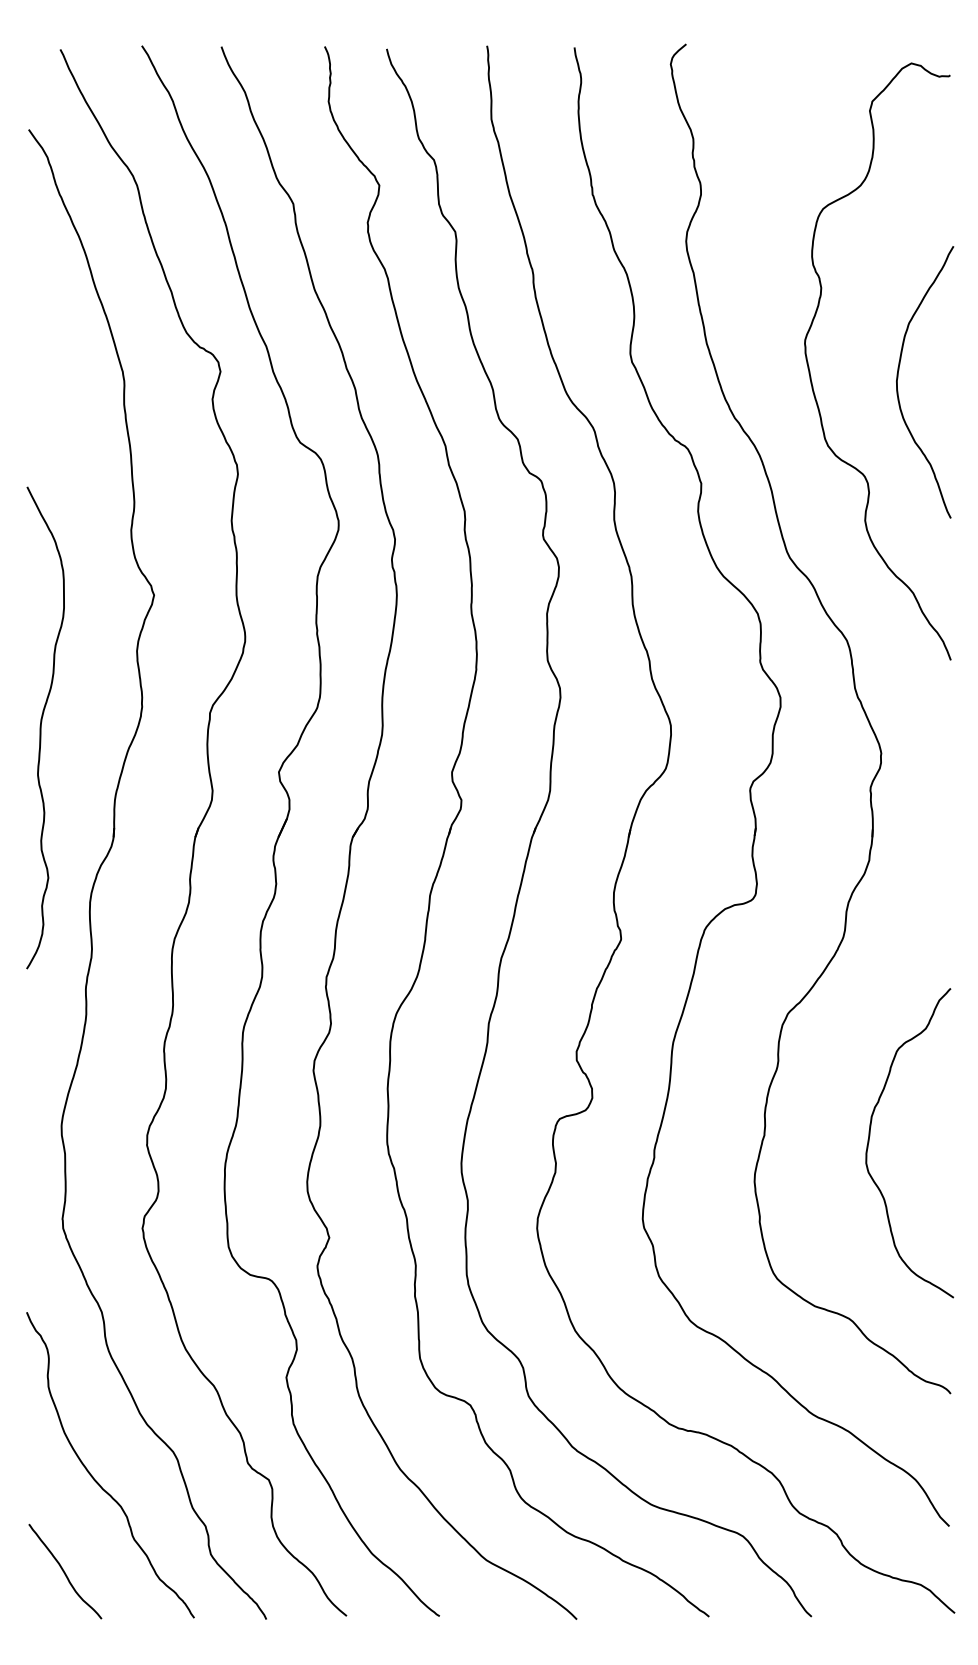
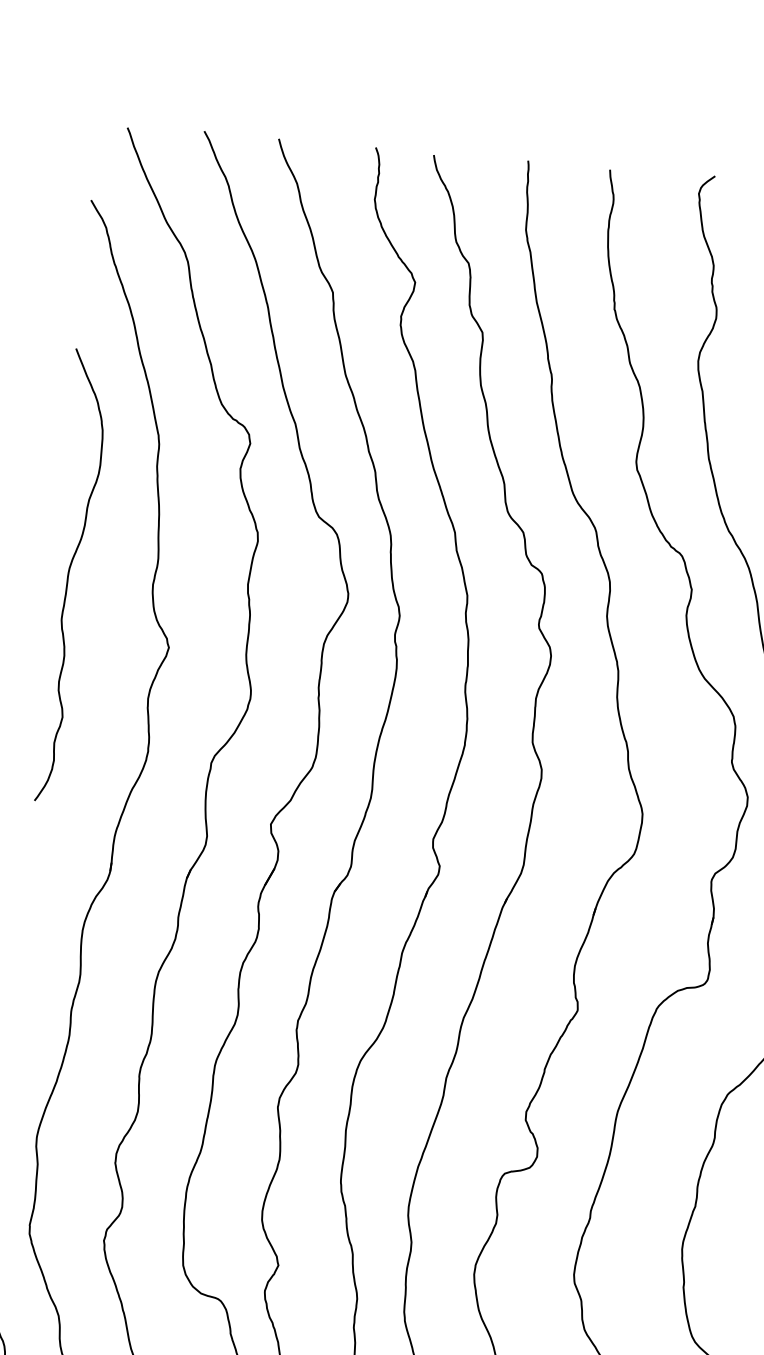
curve: (41, 727) -> (68, 575), moved

